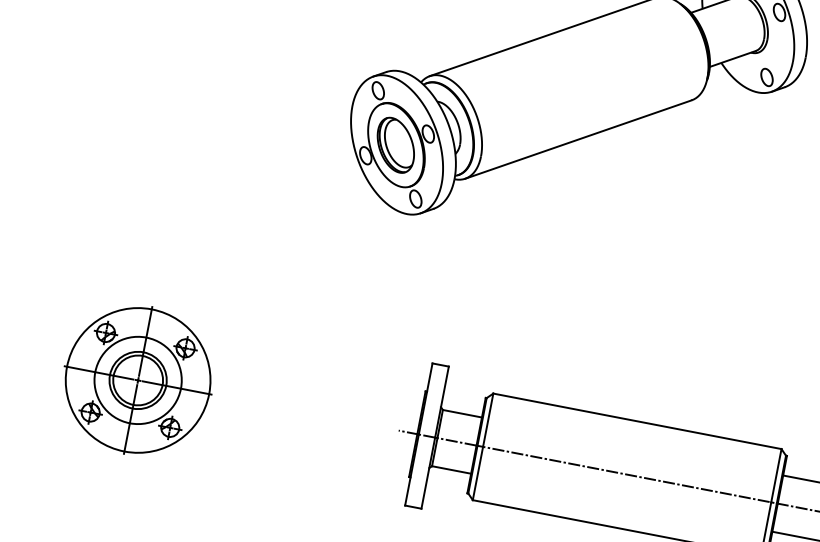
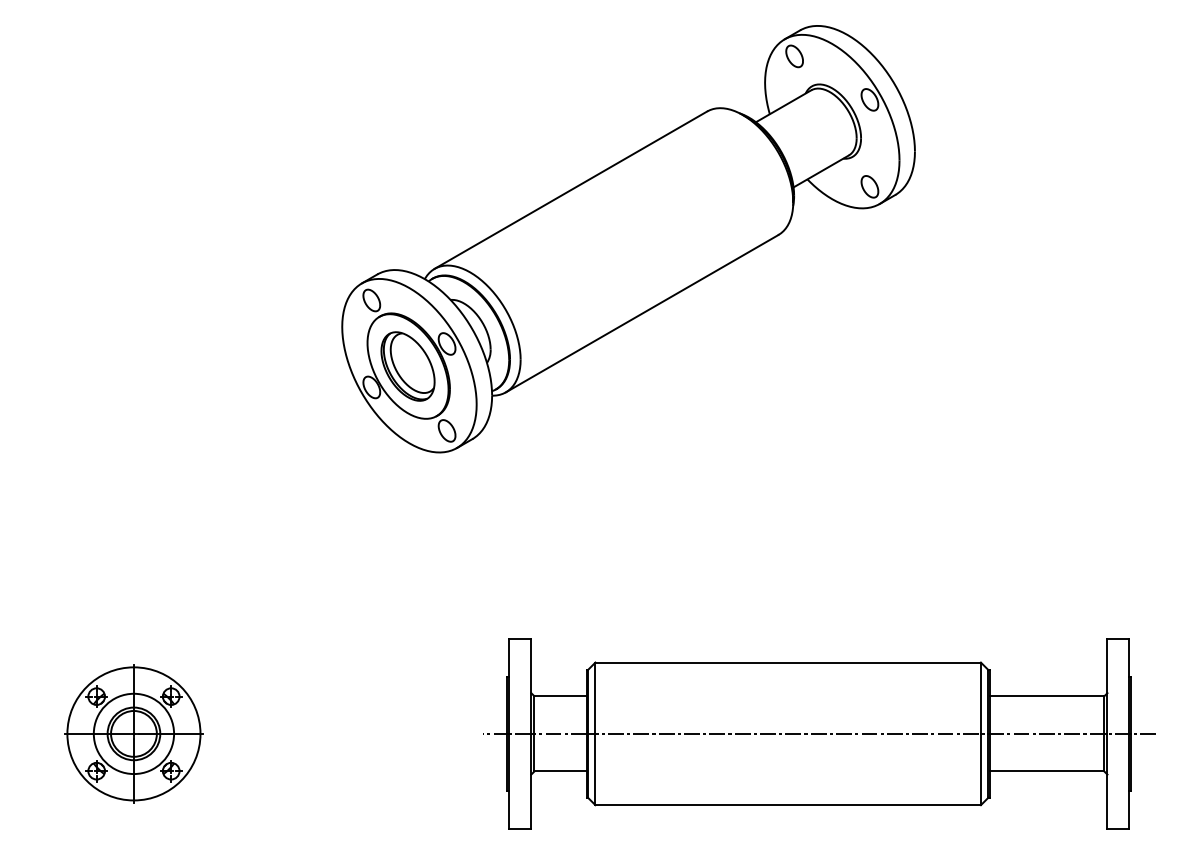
part: (137, 380) -> (133, 733), size x0.7

